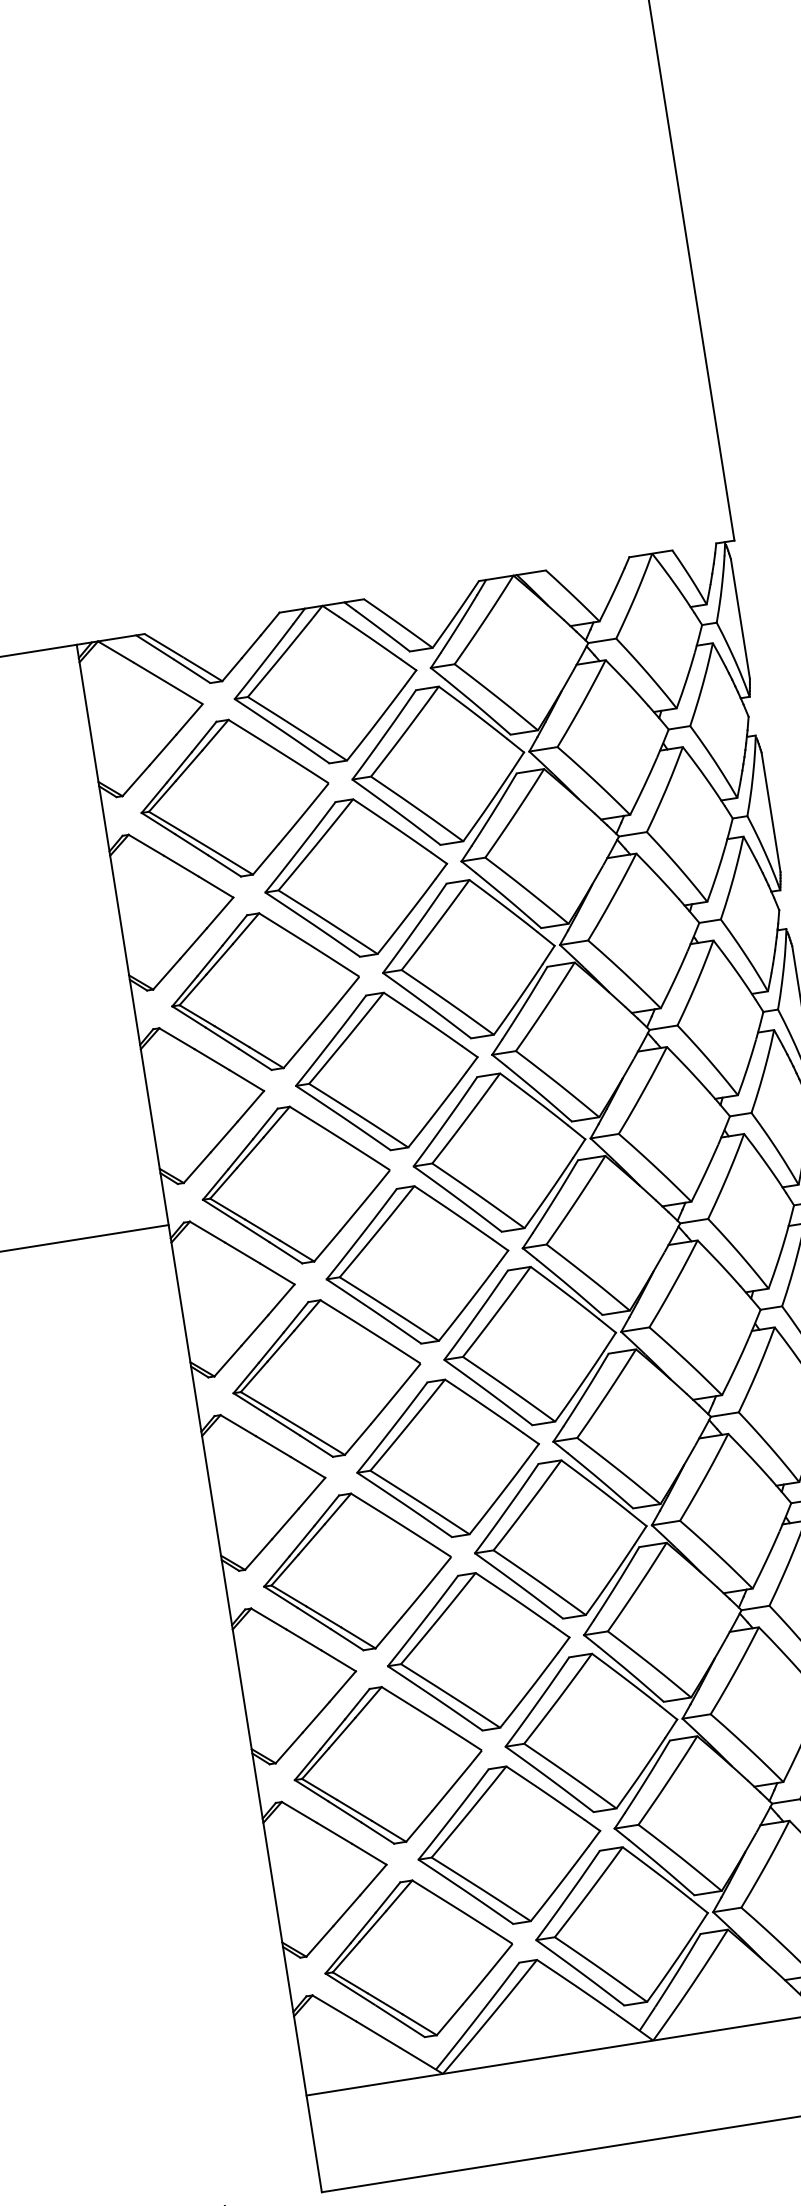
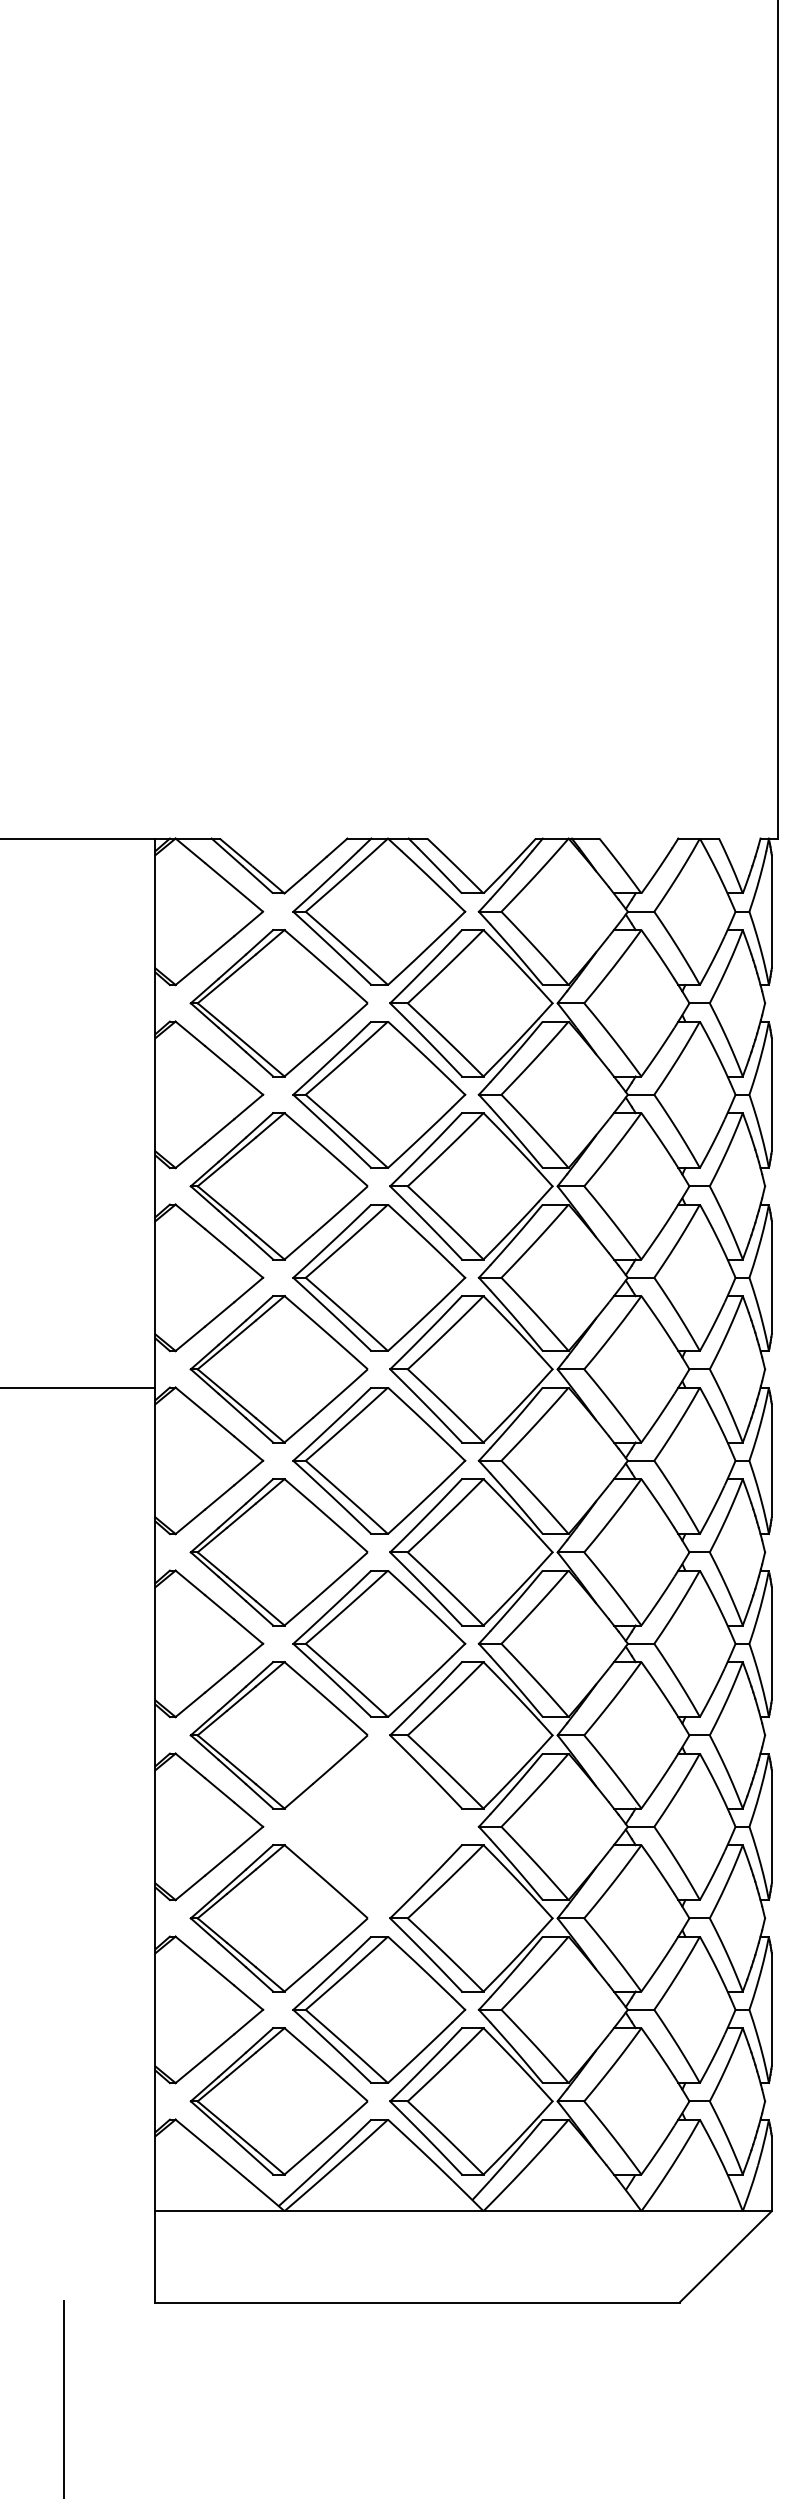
part: (478, 1651) -> (379, 1826), removed

